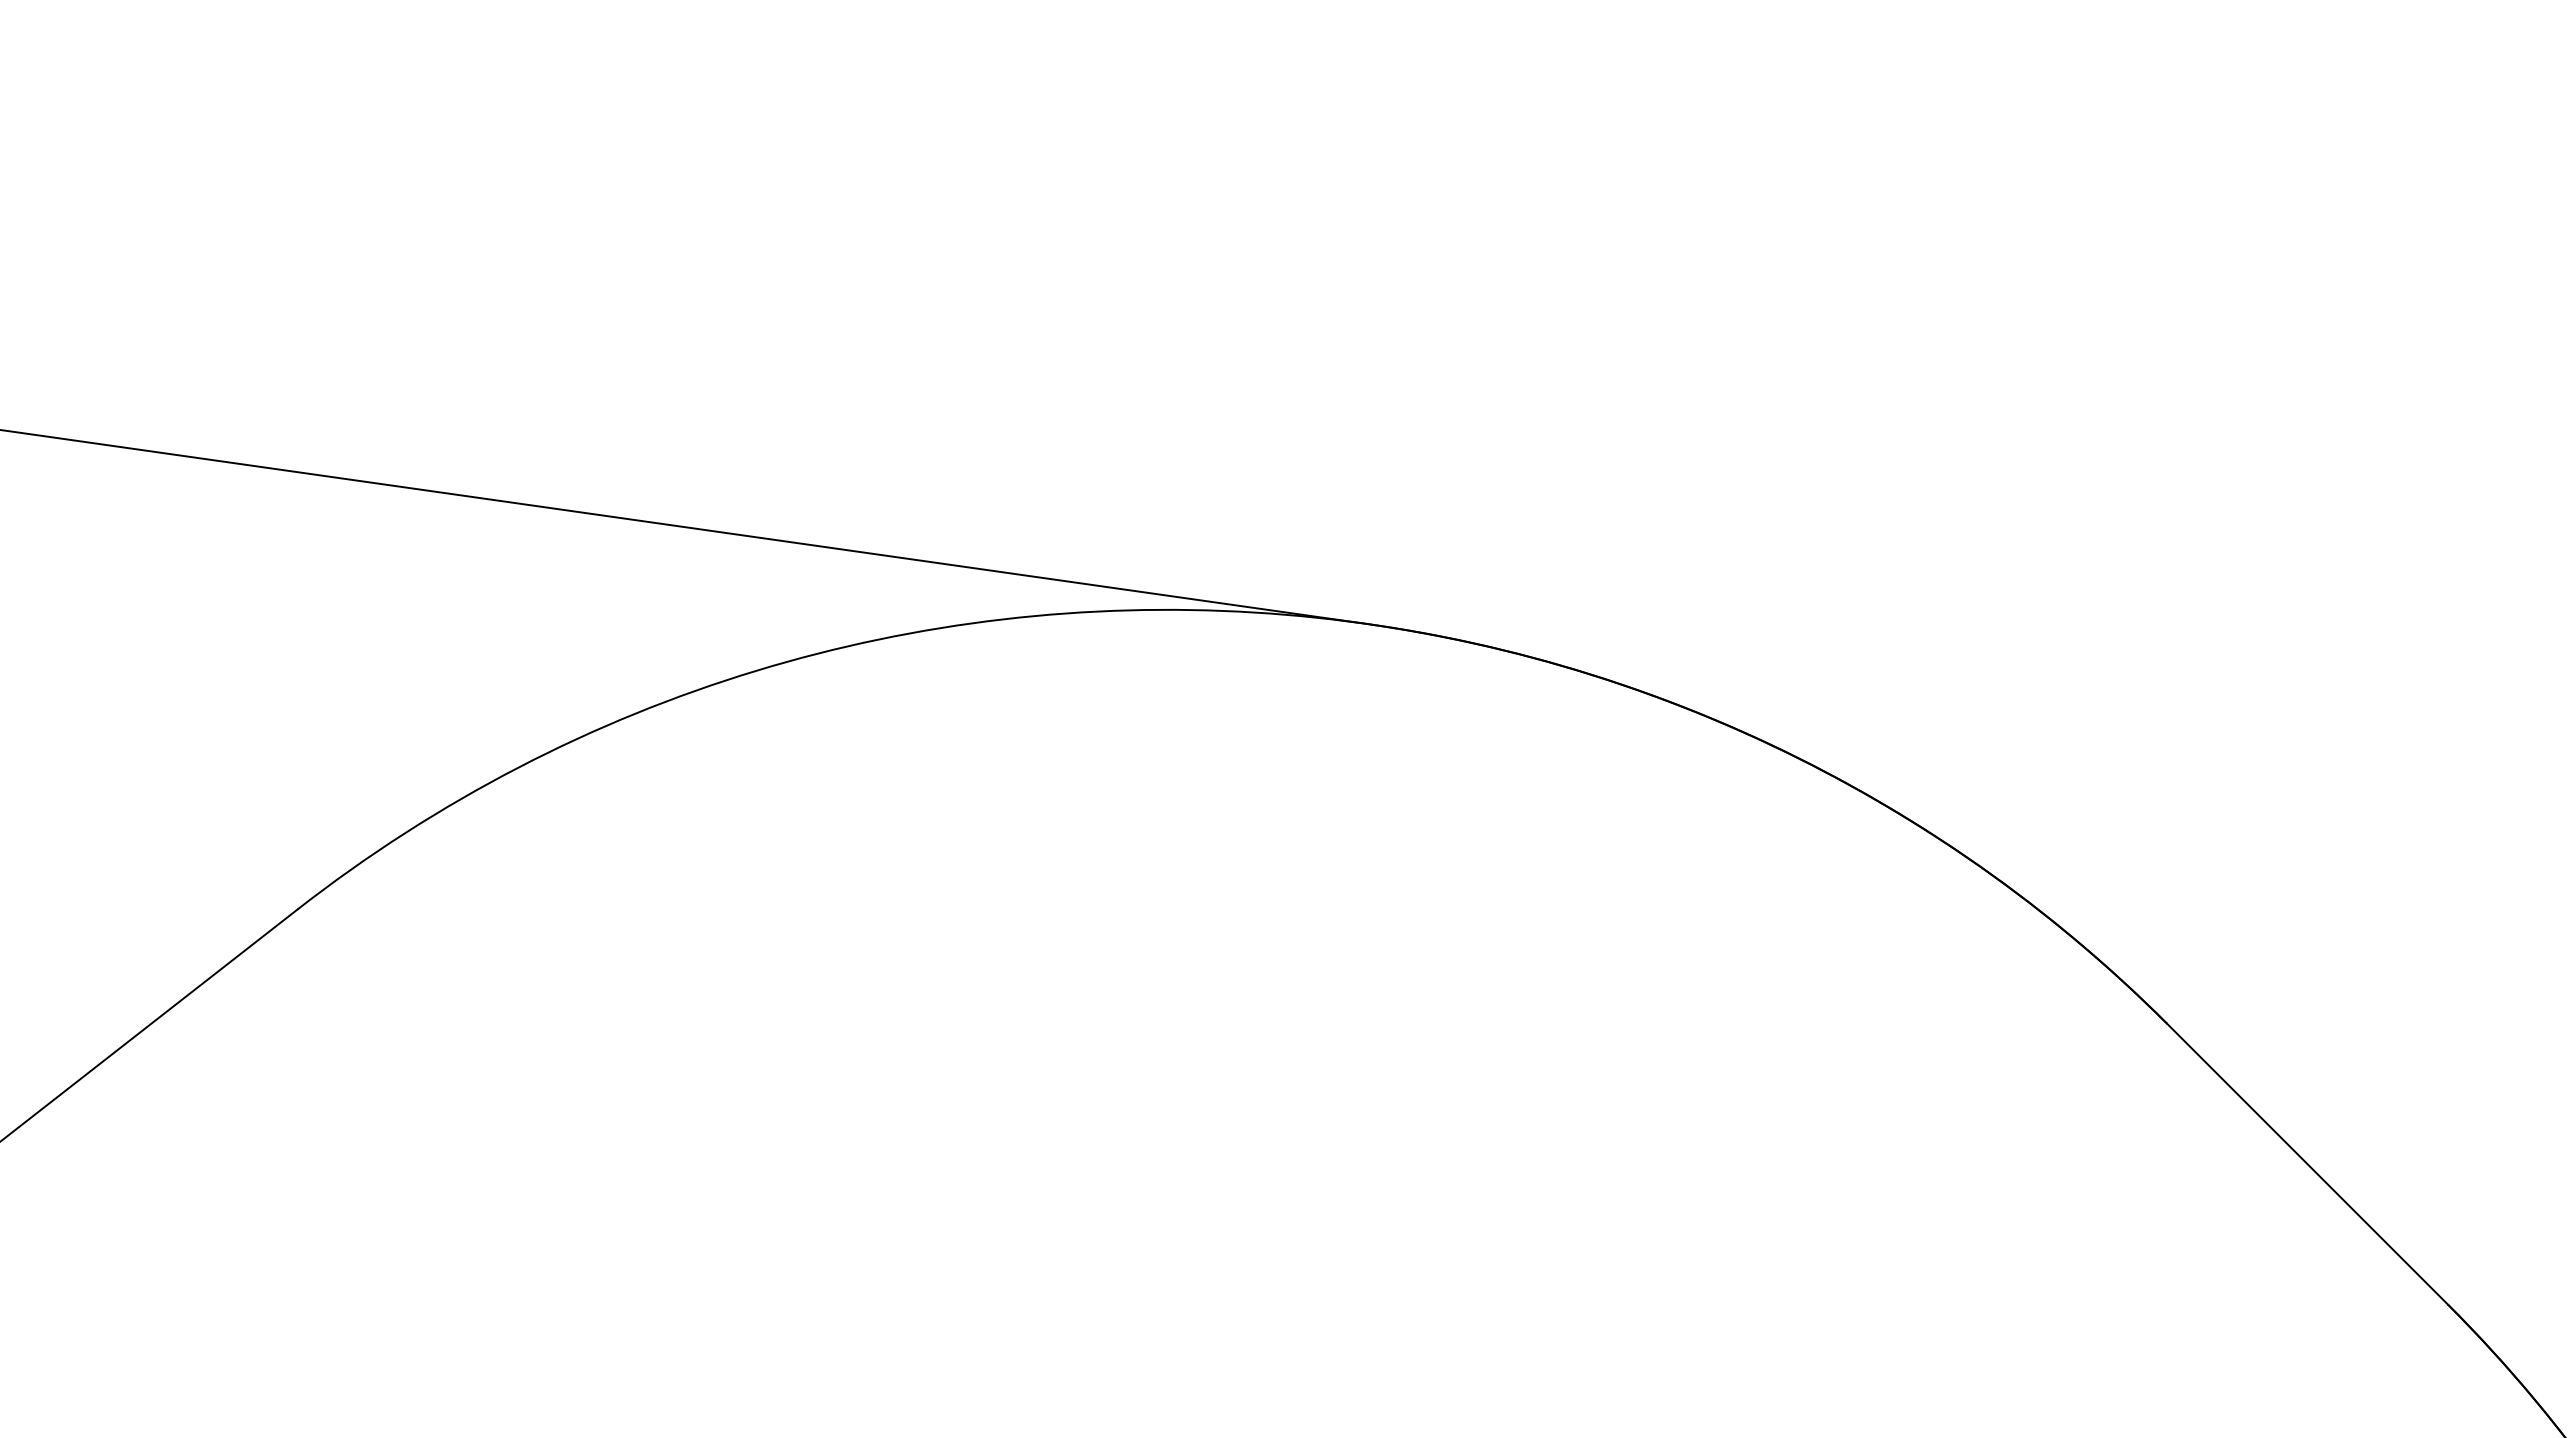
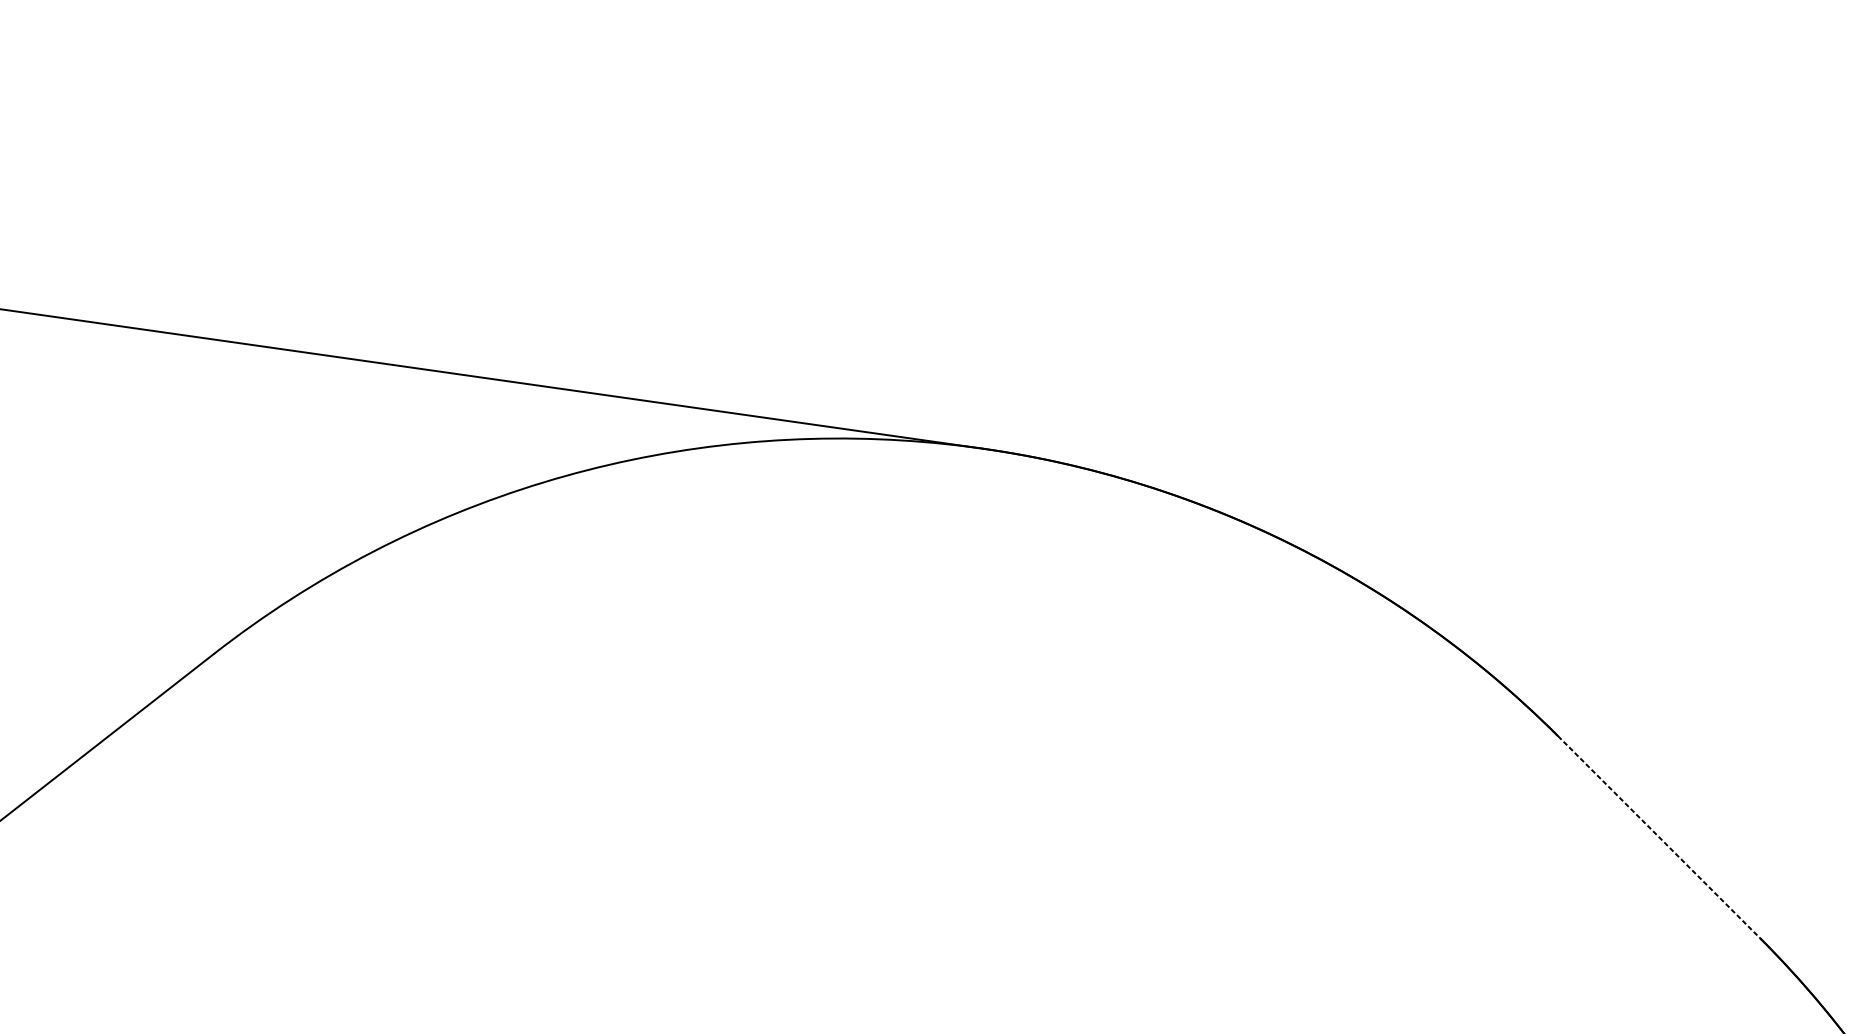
line: (2307, 1164) -> (1658, 837), solid -> dashed

